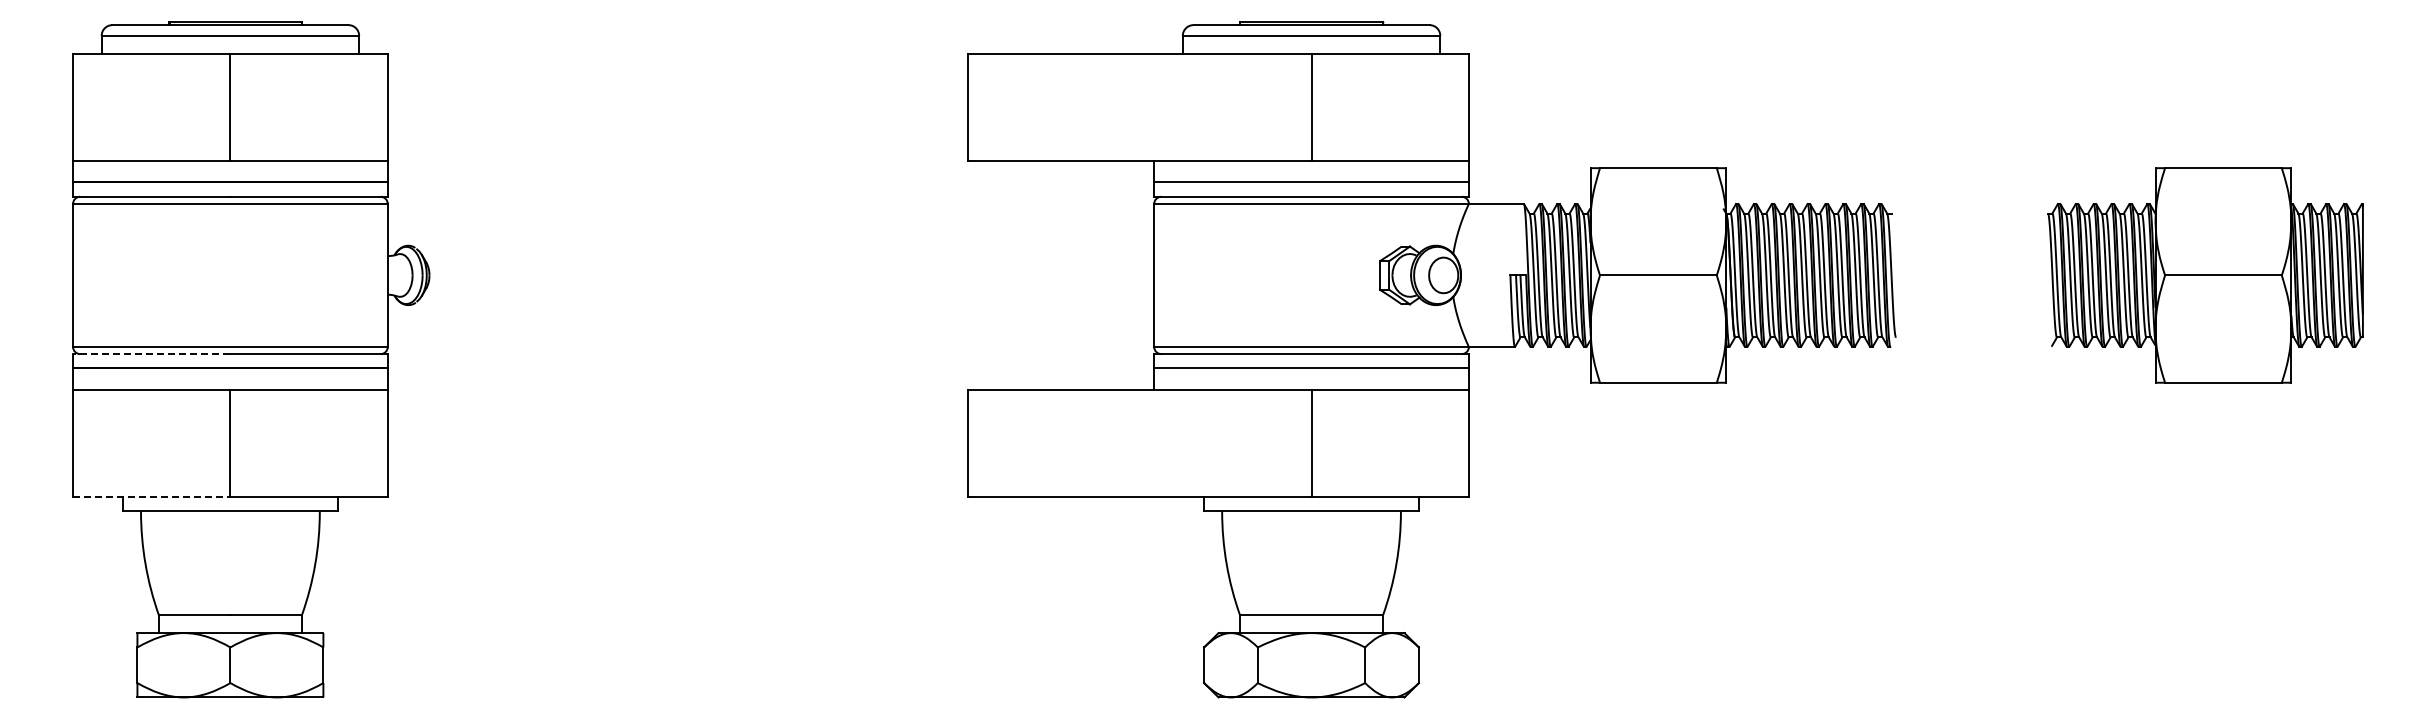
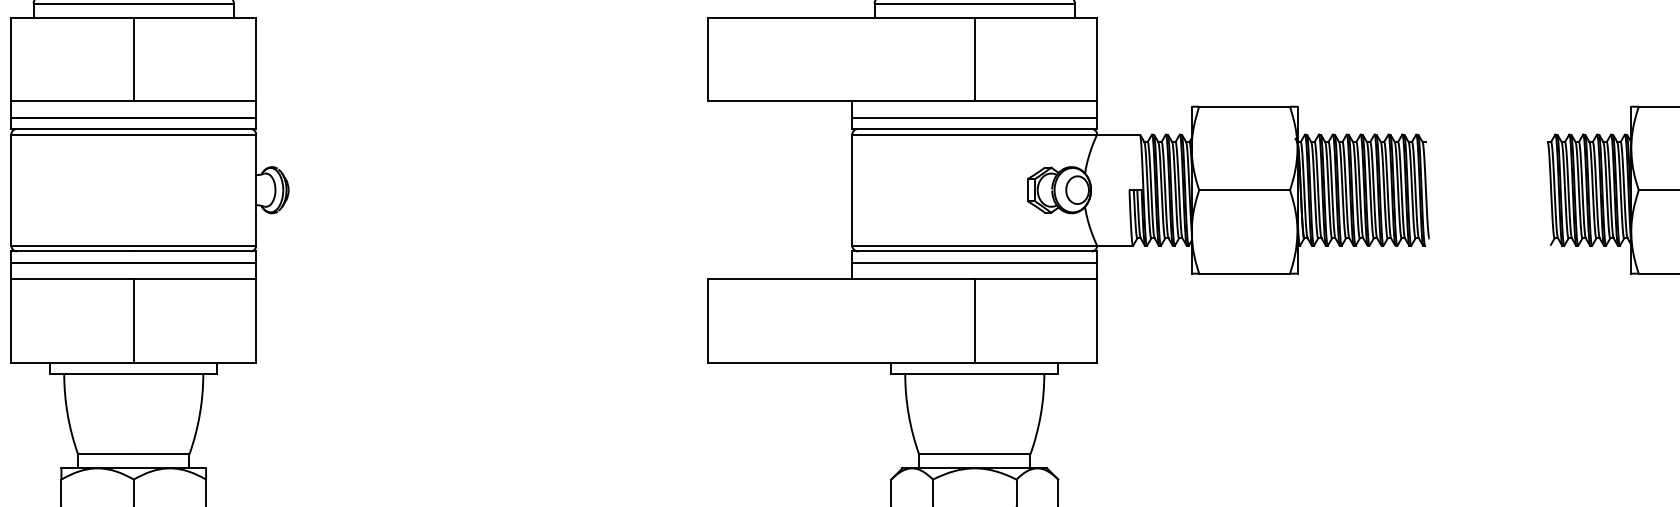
line: (151, 354) -> (72, 251), dashed -> solid
line: (151, 497) -> (72, 362), dashed -> solid

